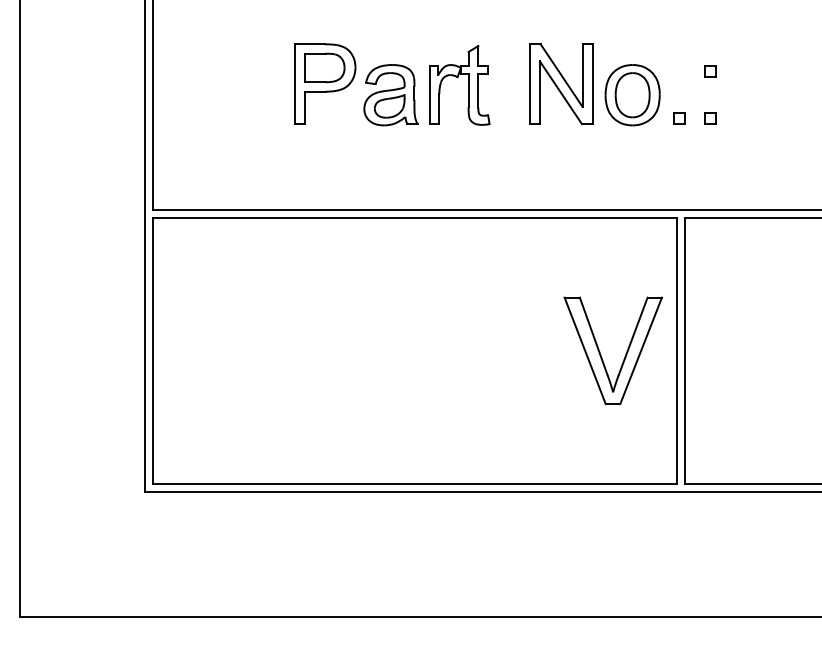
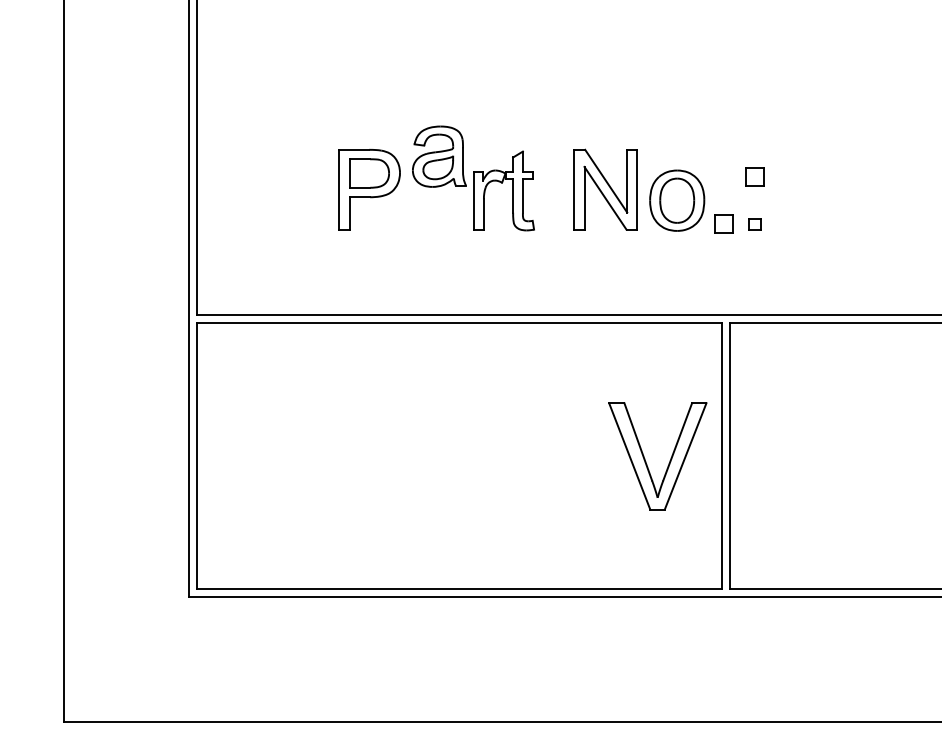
part: (709, 71) -> (754, 177), size x1.6
part: (390, 94) -> (439, 156), moved
part: (679, 118) -> (724, 224), size x1.6

